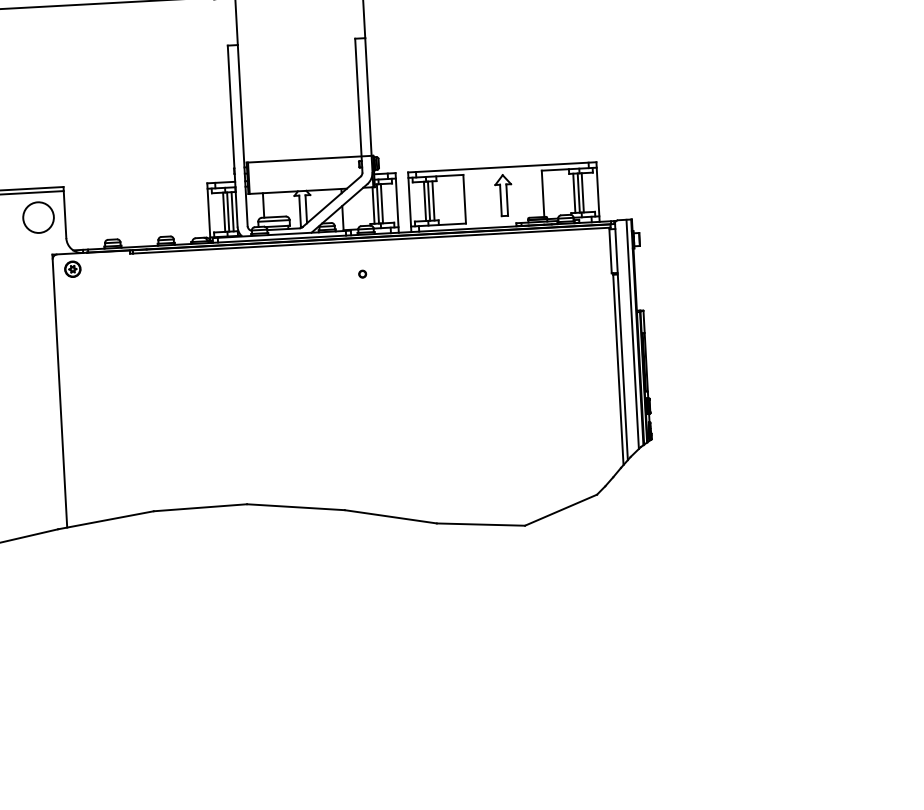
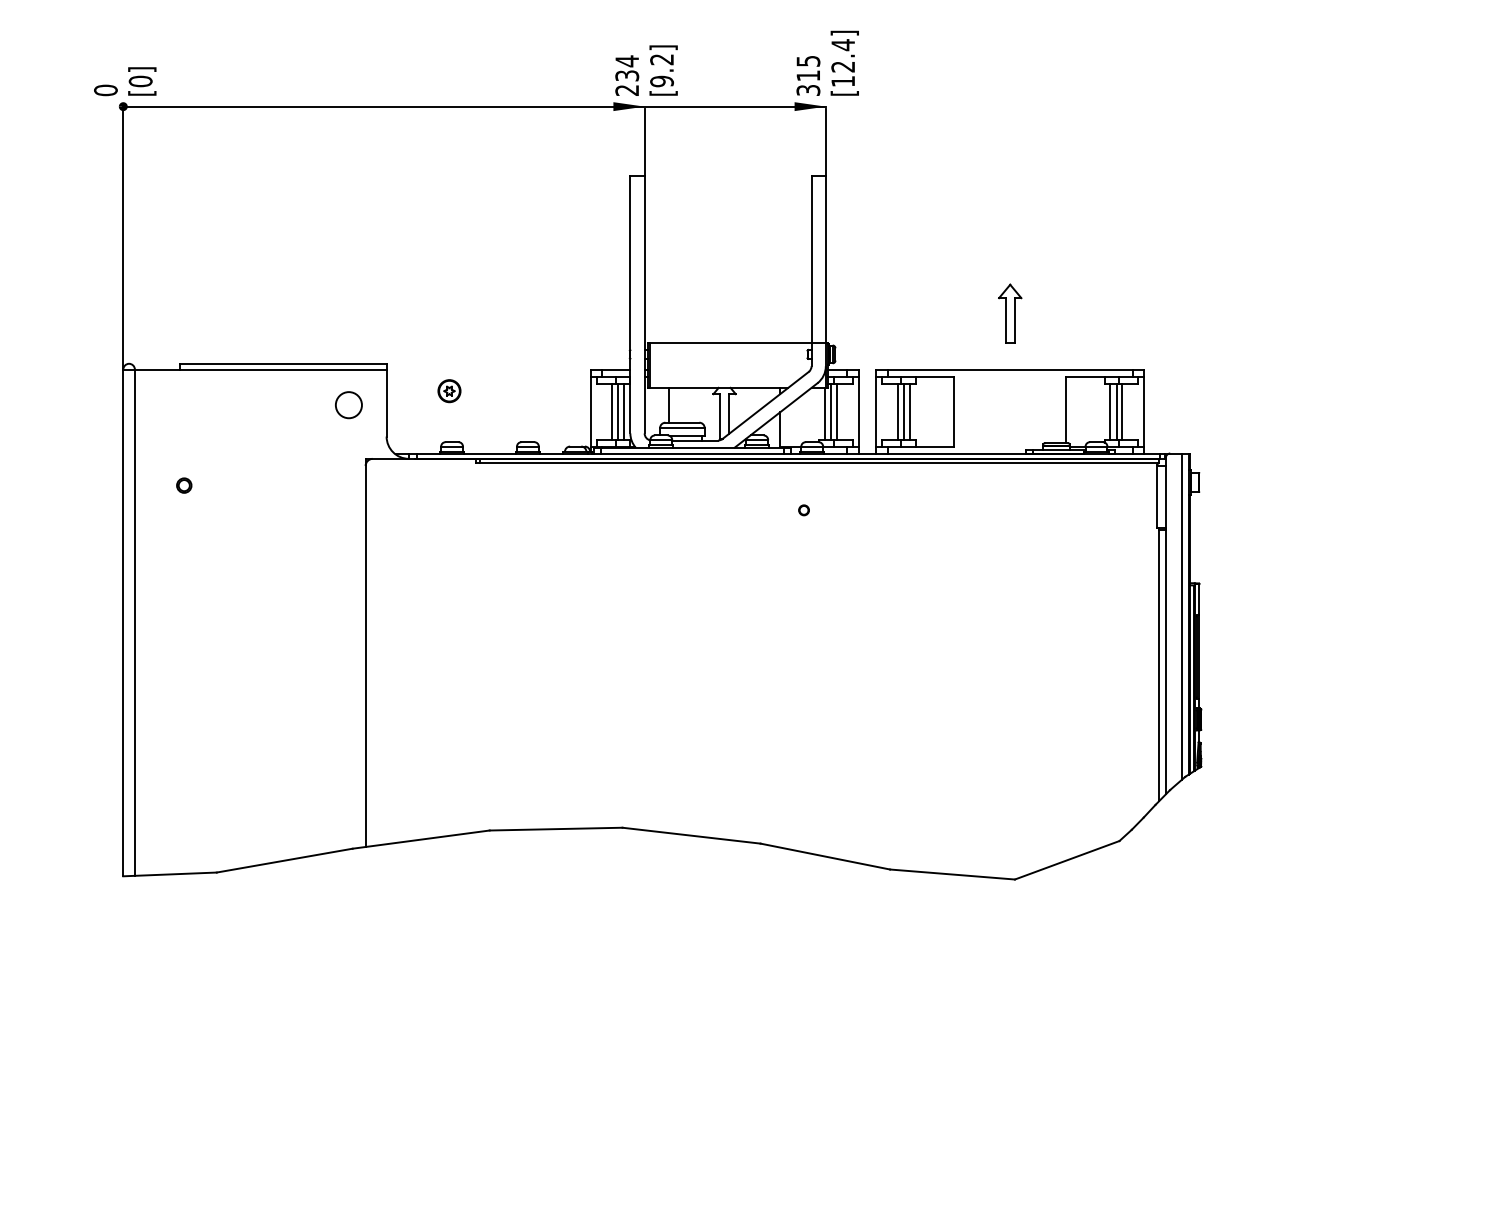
part: (503, 195) -> (1010, 313), moved
circle: (38, 217) -> (348, 404), size x0.6
part: (72, 269) -> (449, 391), moved

